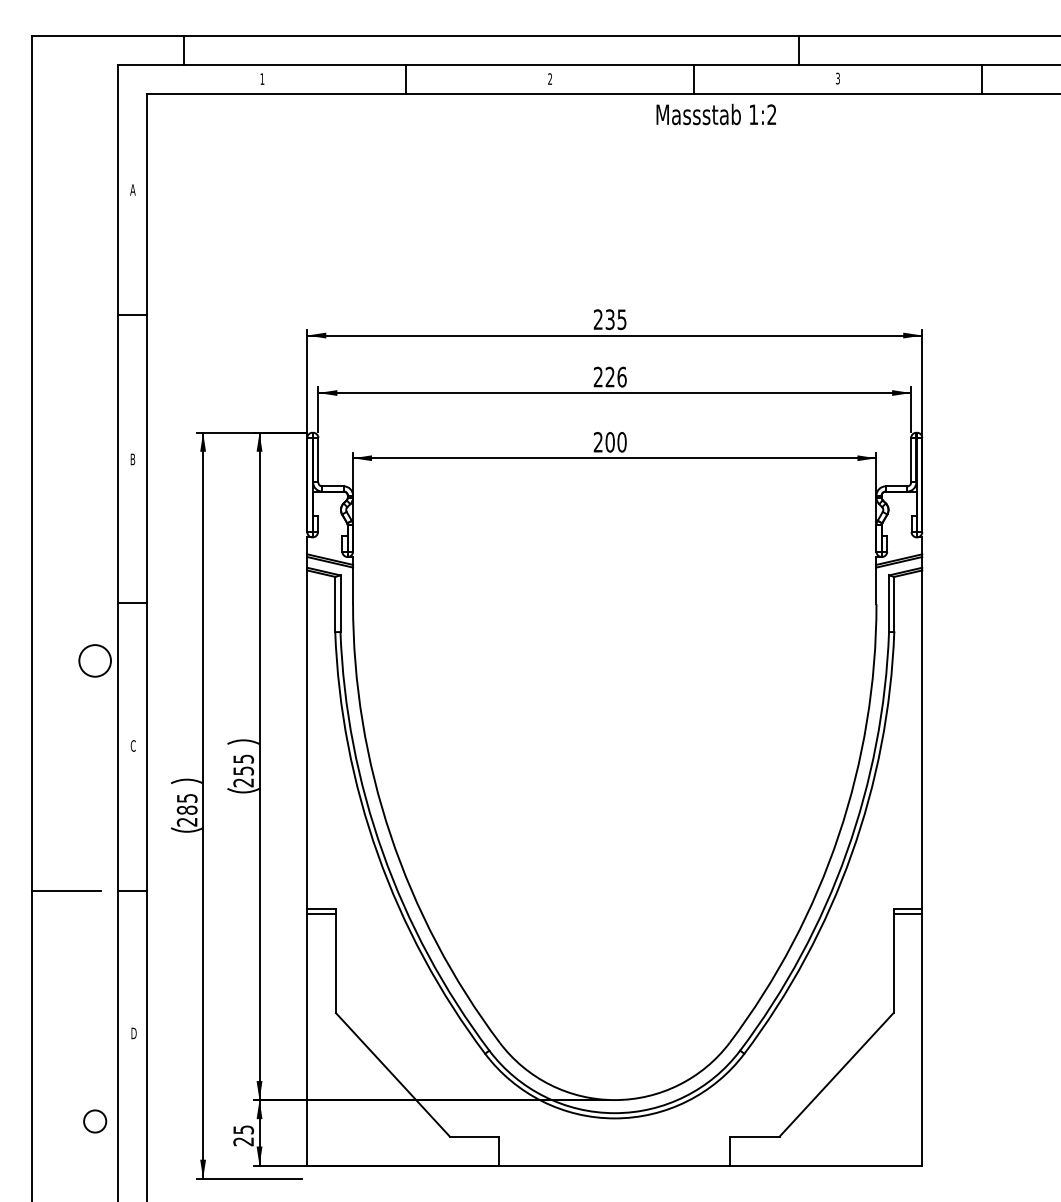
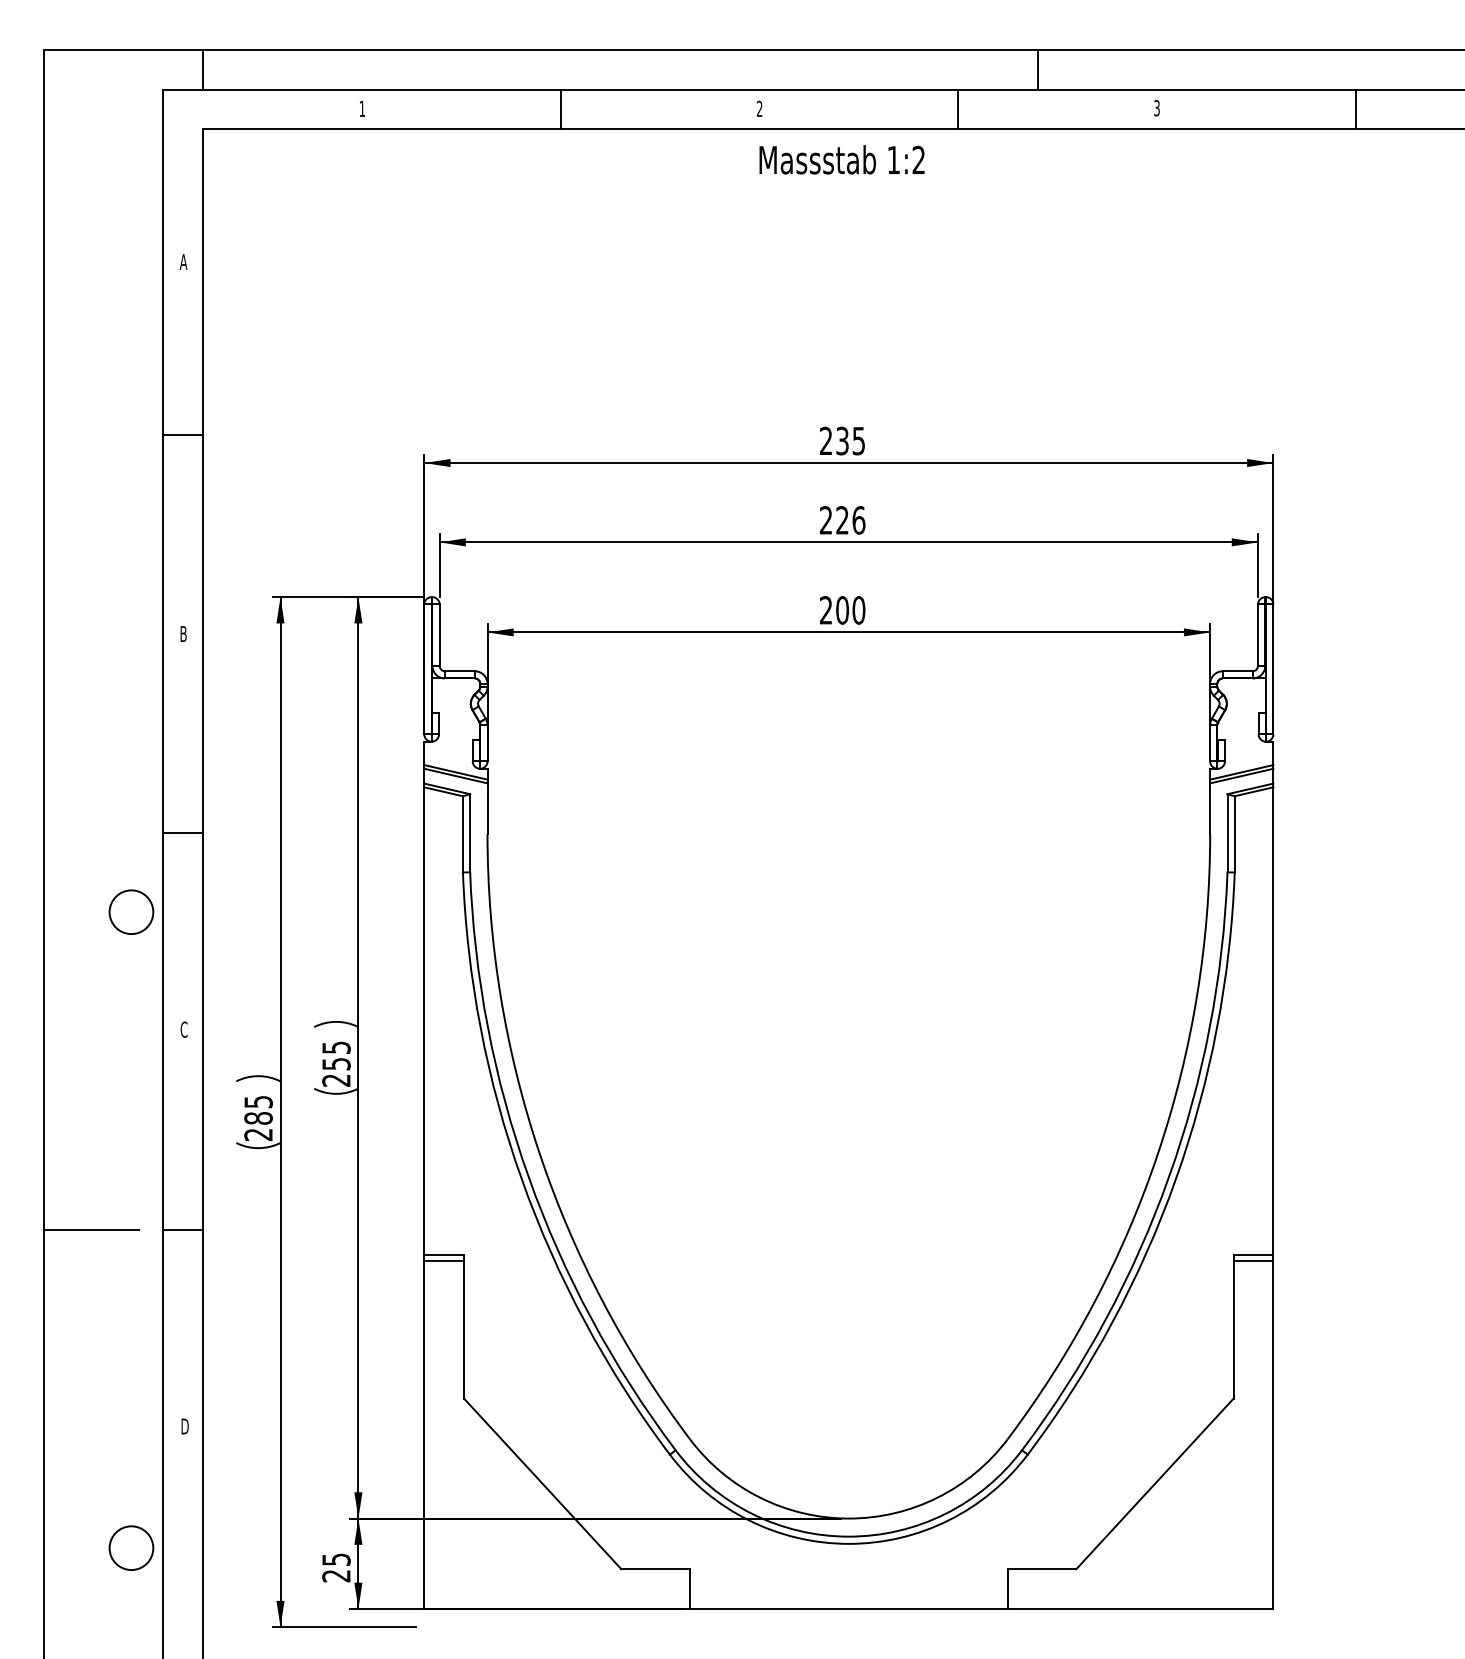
line: (184, 50) -> (203, 69), moved
line: (799, 50) -> (1037, 69), moved
text: (715, 114) -> (841, 159), moved
circle: (95, 1121) -> (131, 1547), size x1.43

